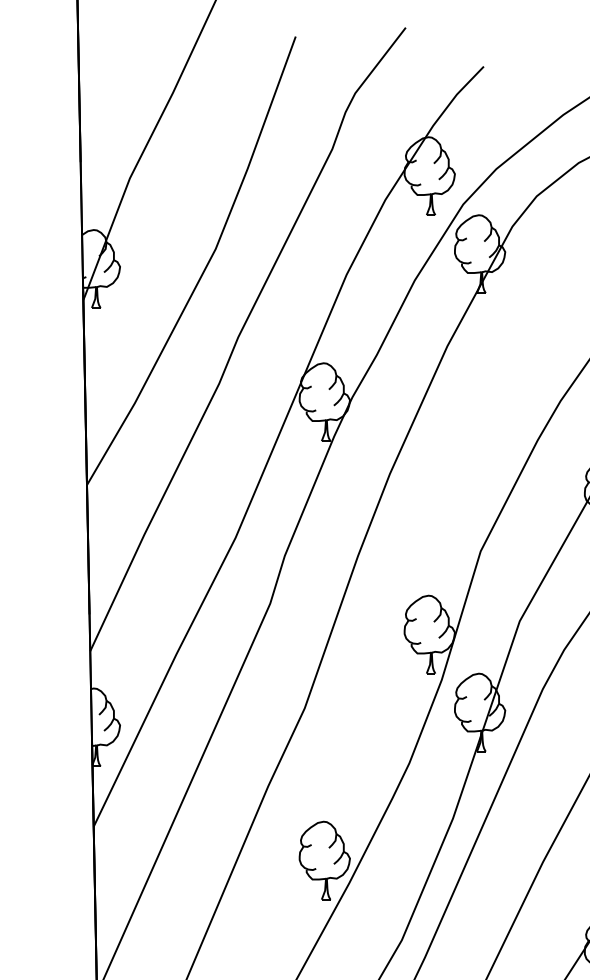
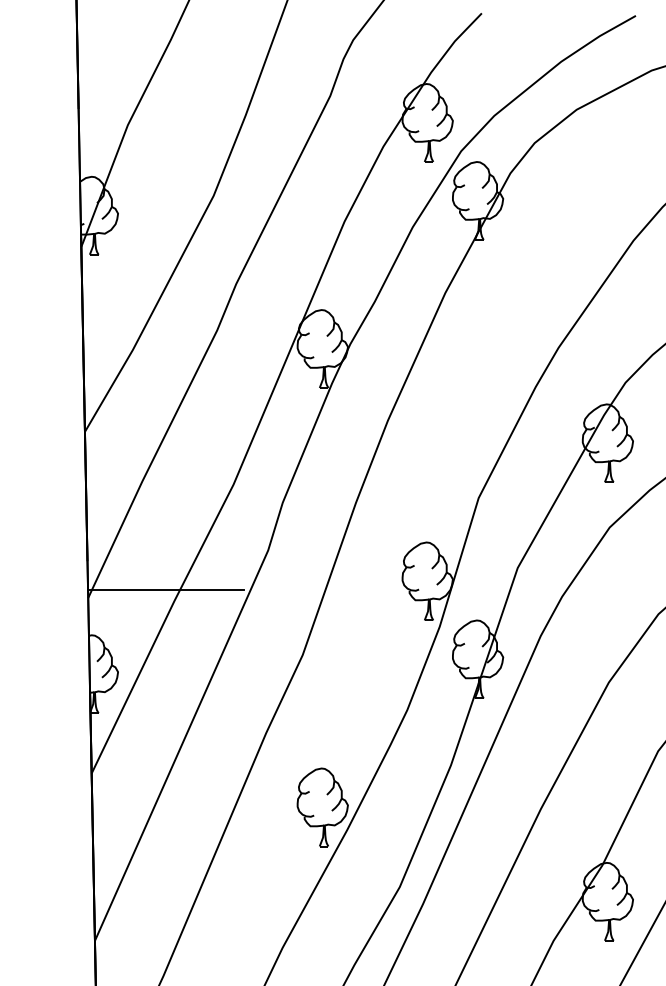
line: (167, 642) -> (165, 589), added

